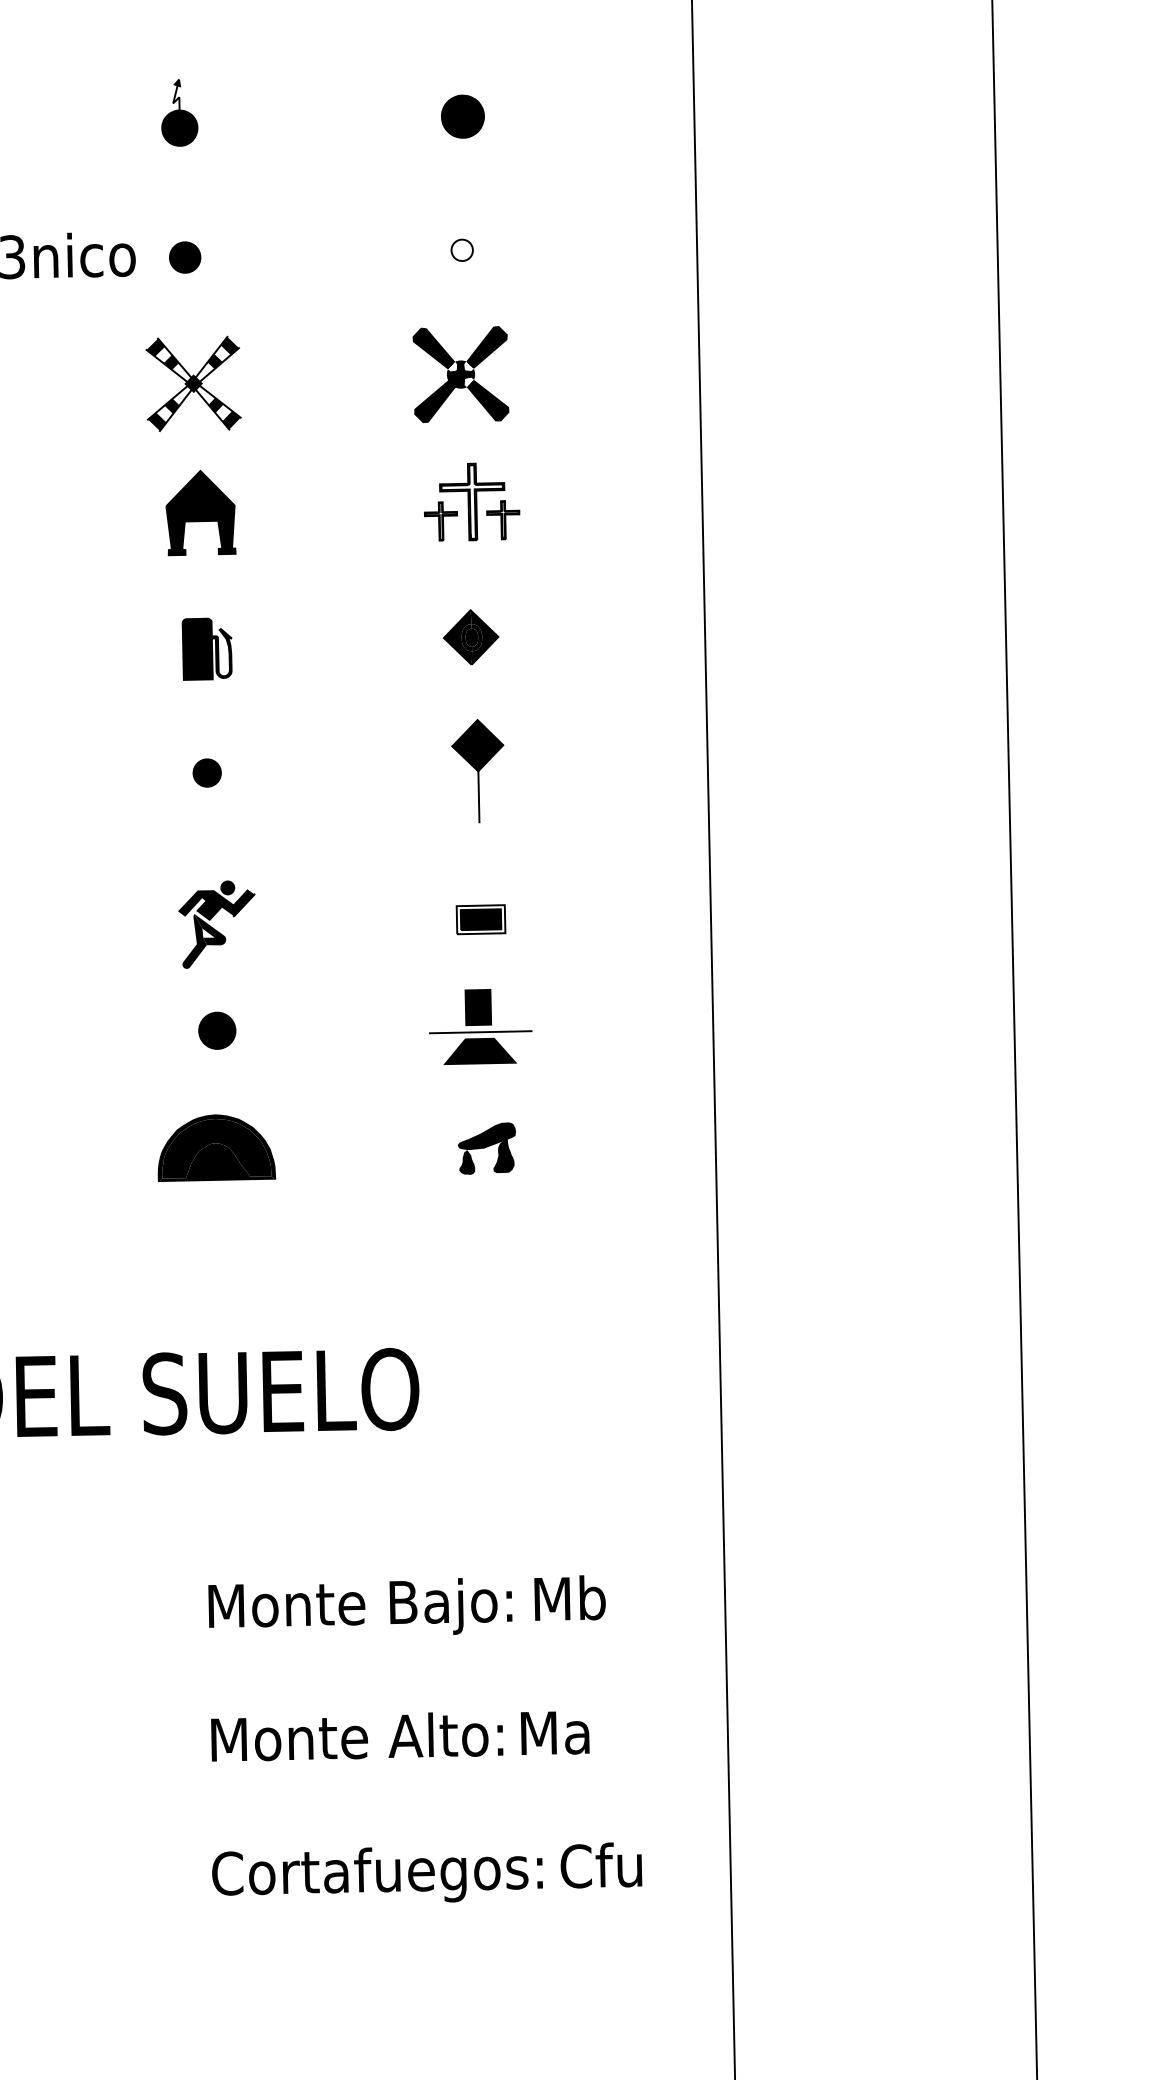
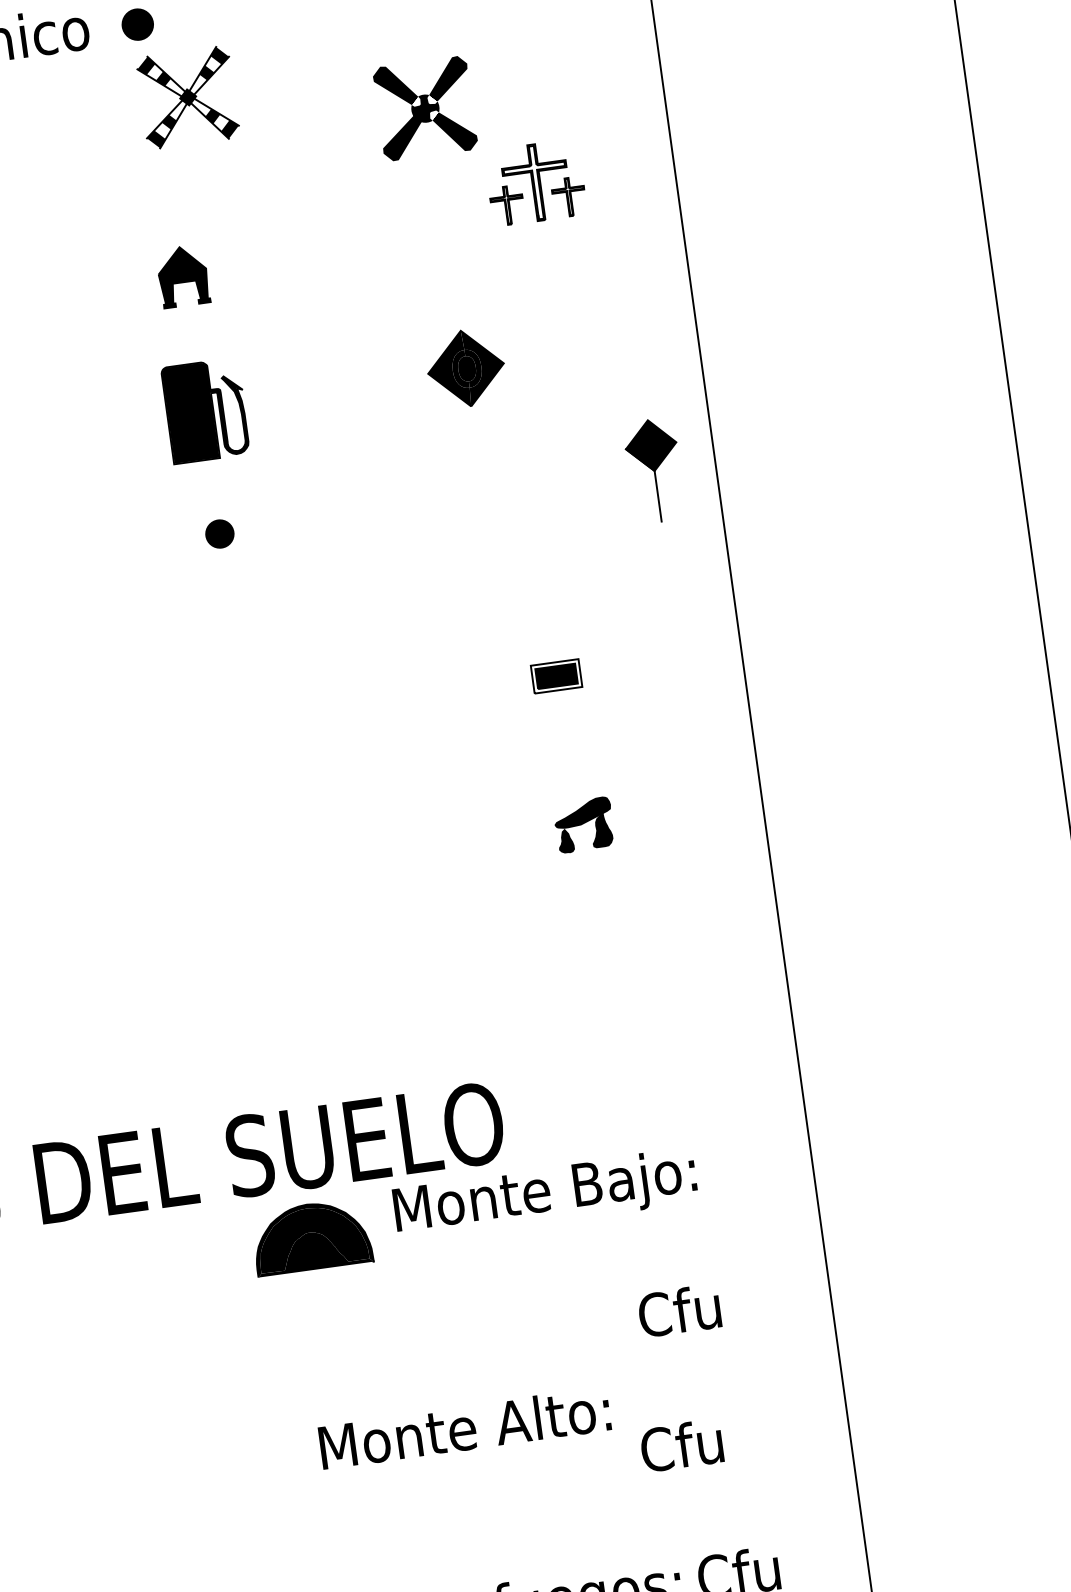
part: (193, 383) -> (187, 97), moved
part: (472, 501) -> (536, 182), moved
part: (200, 512) -> (182, 276), size x0.7
part: (471, 637) -> (466, 368), size x1.4
part: (206, 648) -> (204, 410), size x1.6
part: (477, 771) -> (653, 471), moved
part: (480, 919) -> (556, 676), moved
part: (216, 924) -> (246, 683), removed
part: (480, 1026) -> (520, 753), removed
part: (217, 1030) -> (260, 788), removed
part: (216, 1147) -> (311, 1236), moved
part: (486, 1148) -> (583, 825), moved
text: (573, 1598) -> (679, 1311), Mb -> Cfu
text: (360, 1606) -> (545, 1193), moved
text: (559, 1732) -> (681, 1445), Ma -> Cfu
text: (357, 1736) -> (465, 1427), moved

